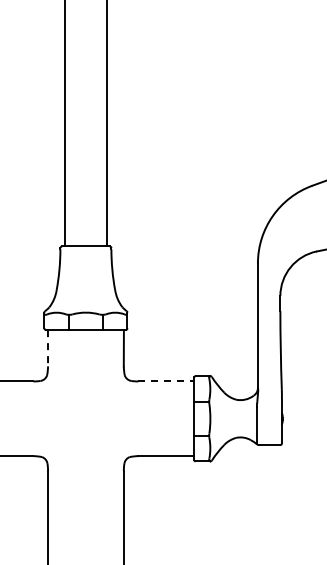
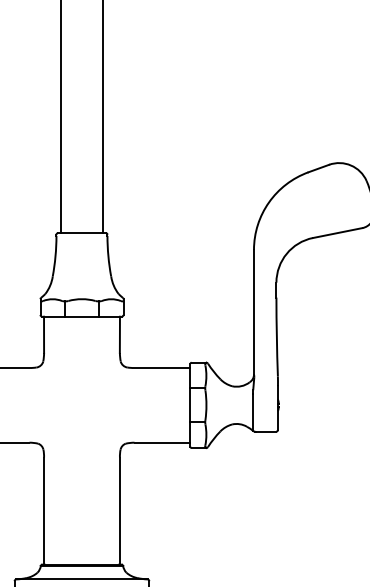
line: (48, 348) -> (44, 335), dashed -> solid
line: (166, 381) -> (162, 368), dashed -> solid

